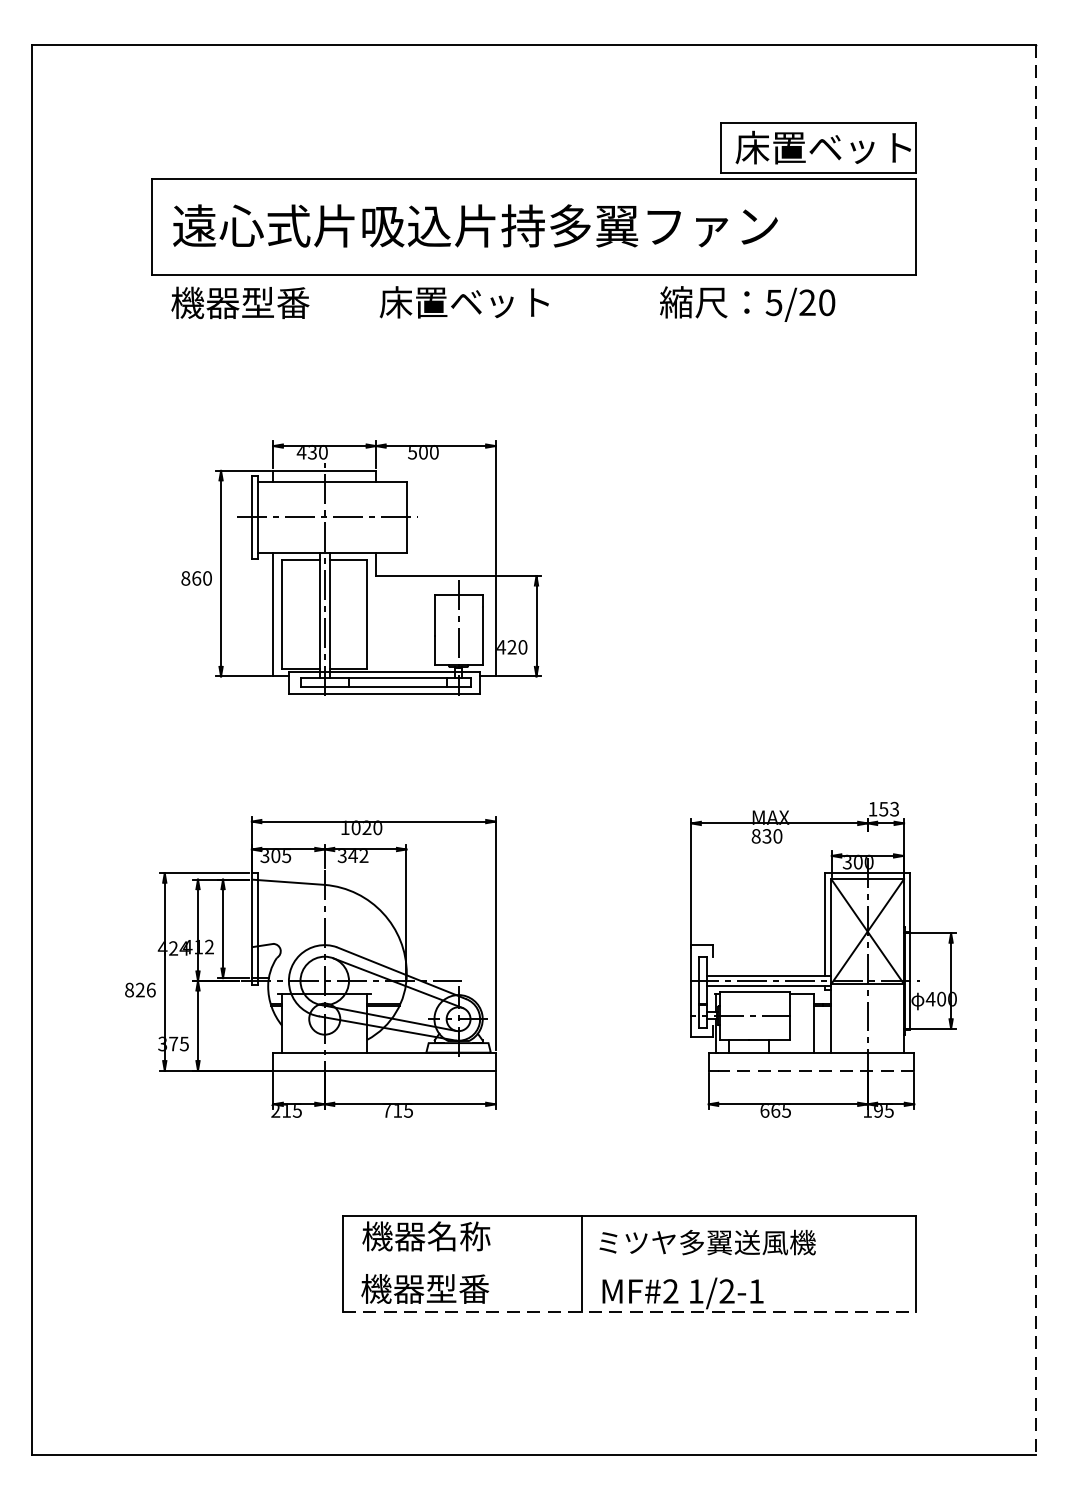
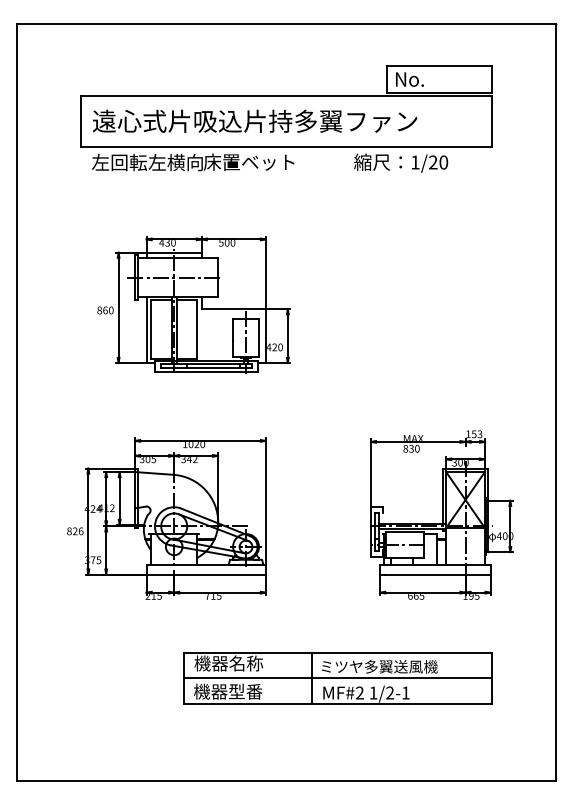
text: (822, 148) -> (441, 79), 床置ベット -> No.
text: (274, 302) -> (147, 162), 機器型番 -> 左回転左横向
text: (774, 302) -> (415, 162), 5/20 -> 1/20
line: (1035, 750) -> (555, 402), dashed -> solid
line: (815, 1070) -> (437, 574), dashed -> solid
line: (629, 1264) -> (337, 678), added
line: (629, 1310) -> (337, 703), dashed -> solid

